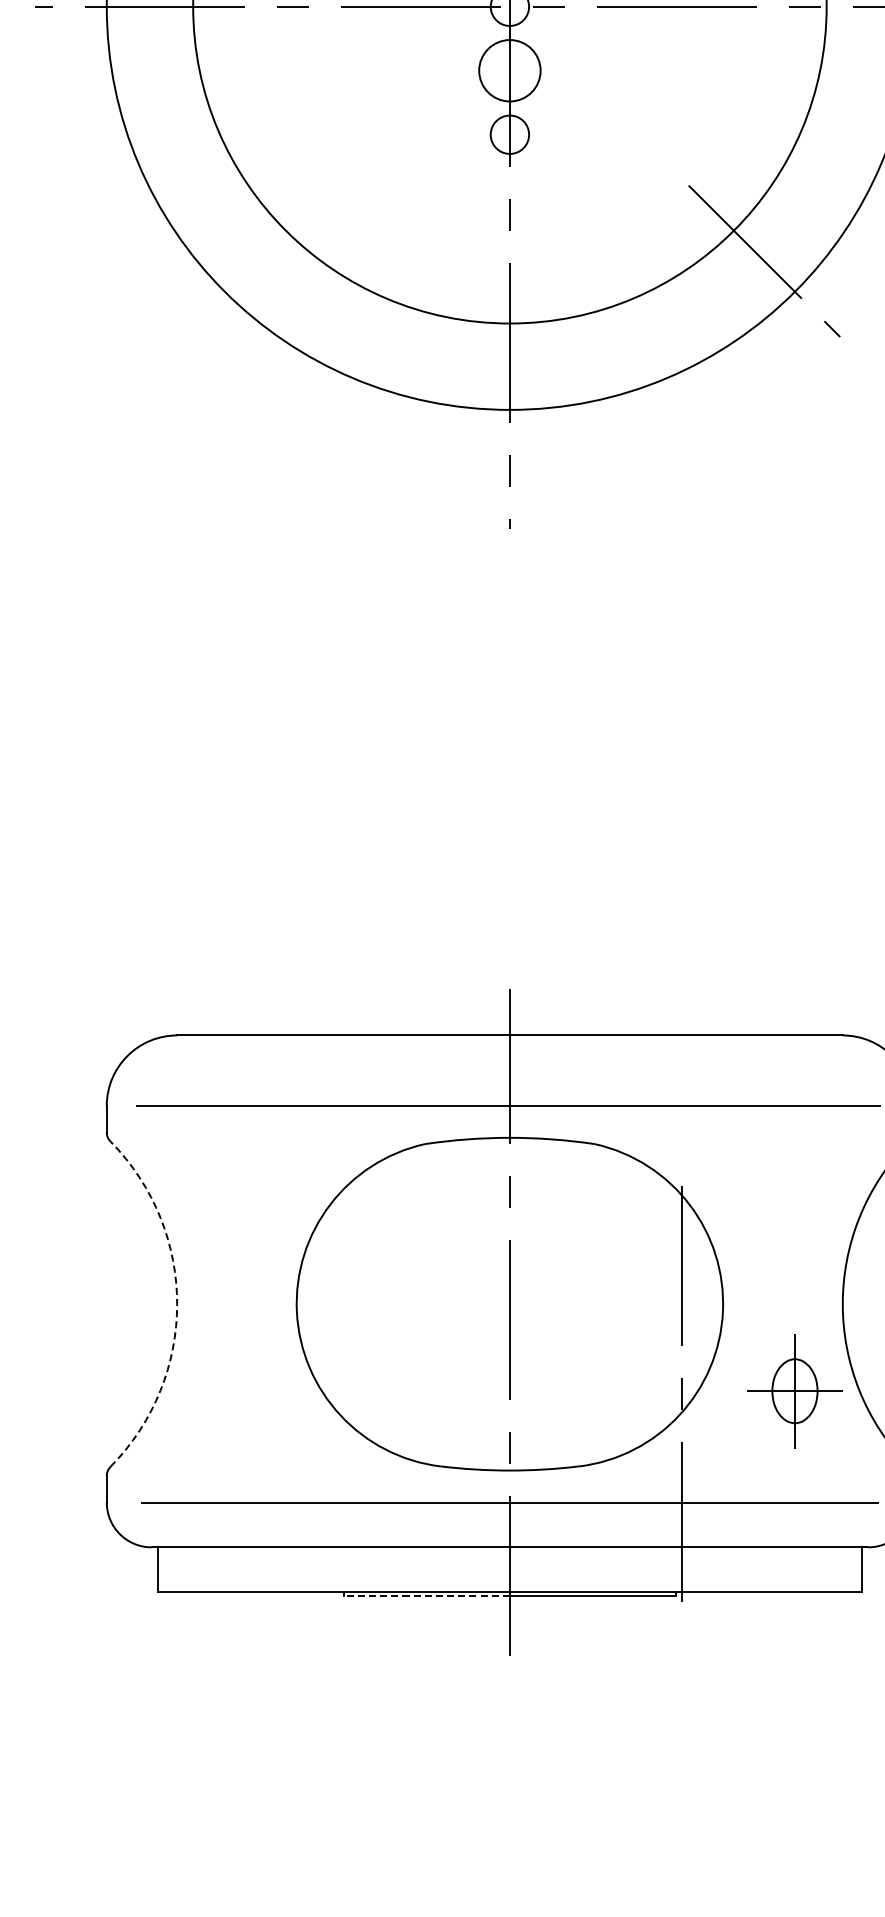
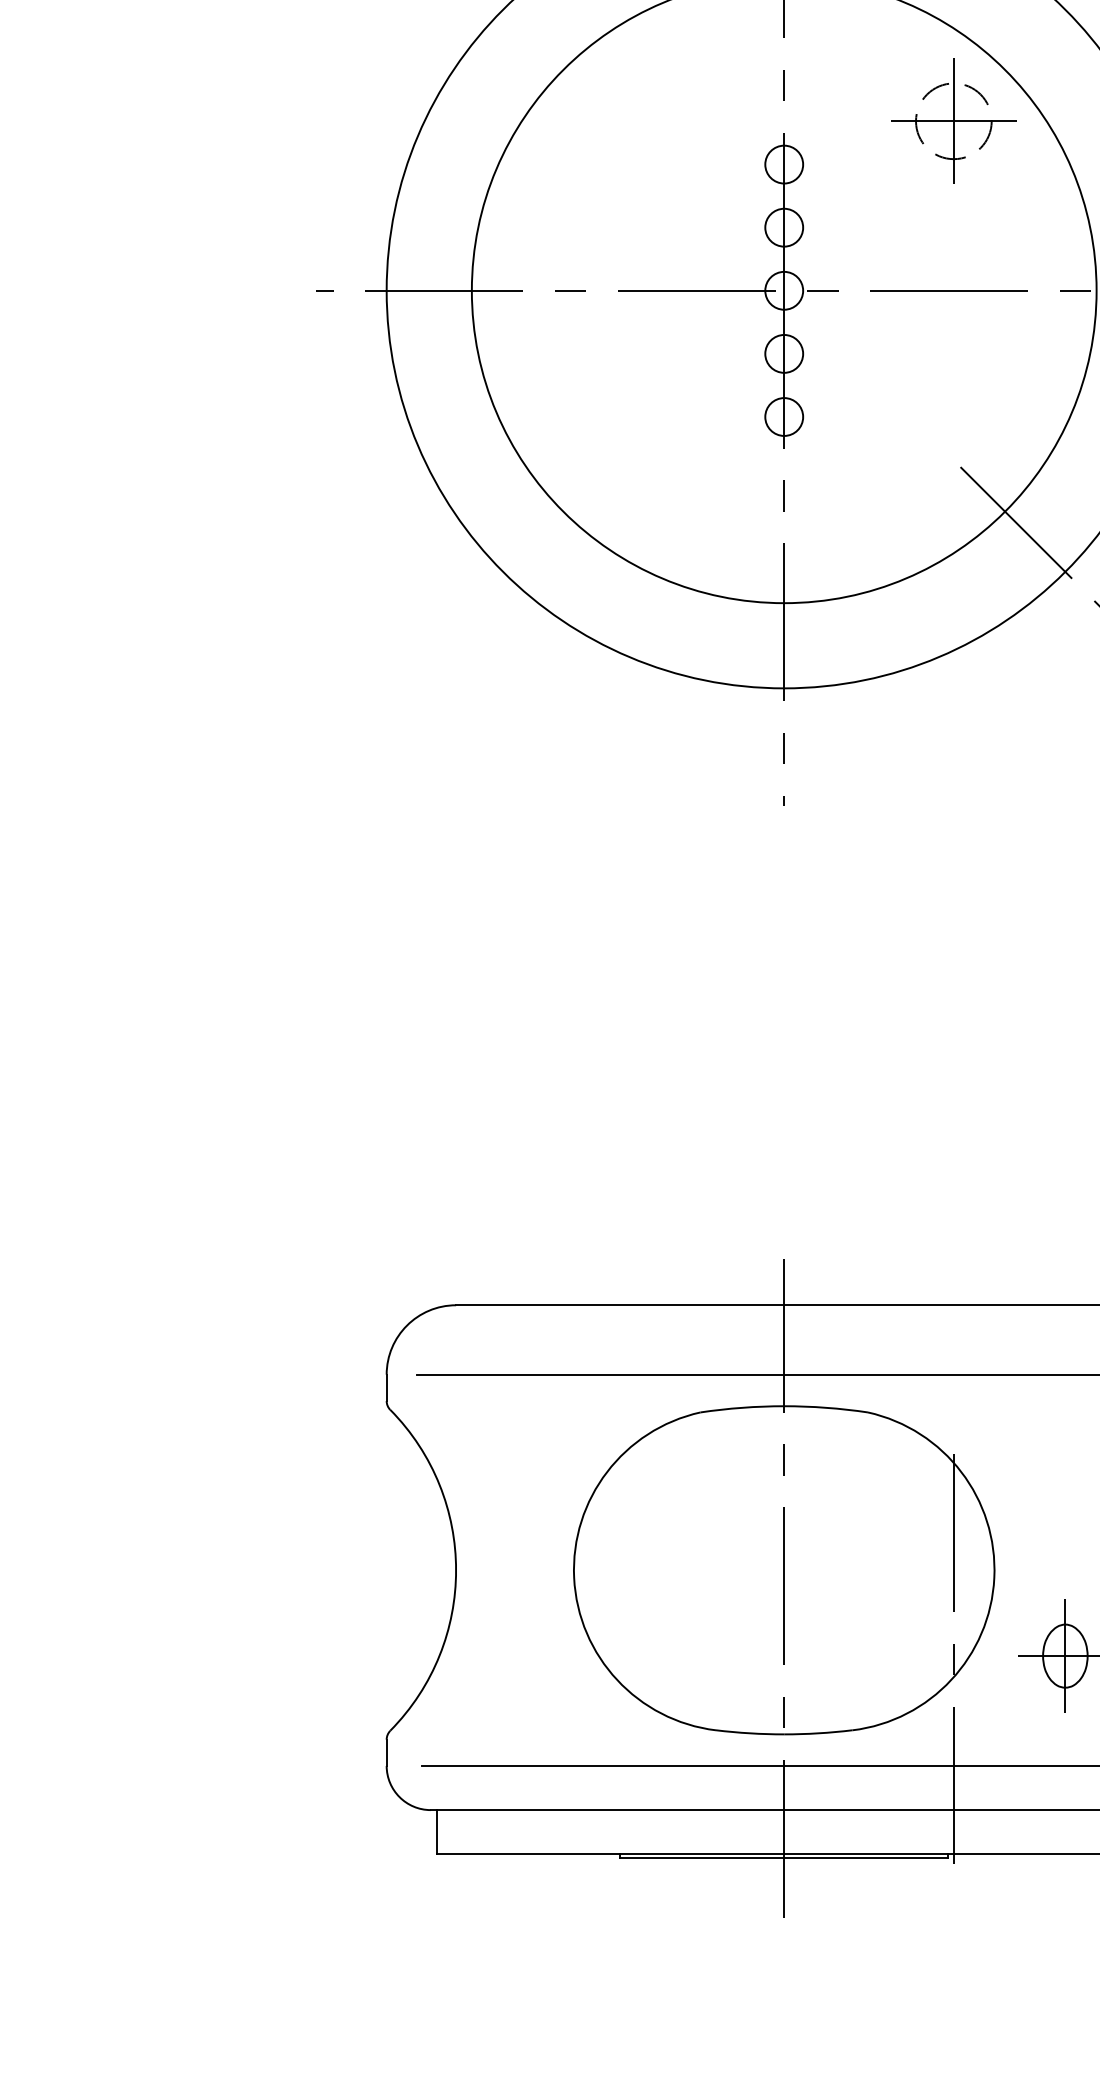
circle: (510, 70) -> (784, 353), size x0.62
arc: (177, 1304) -> (456, 1570), dashed -> solid
line: (426, 1596) -> (701, 1858), dashed -> solid

